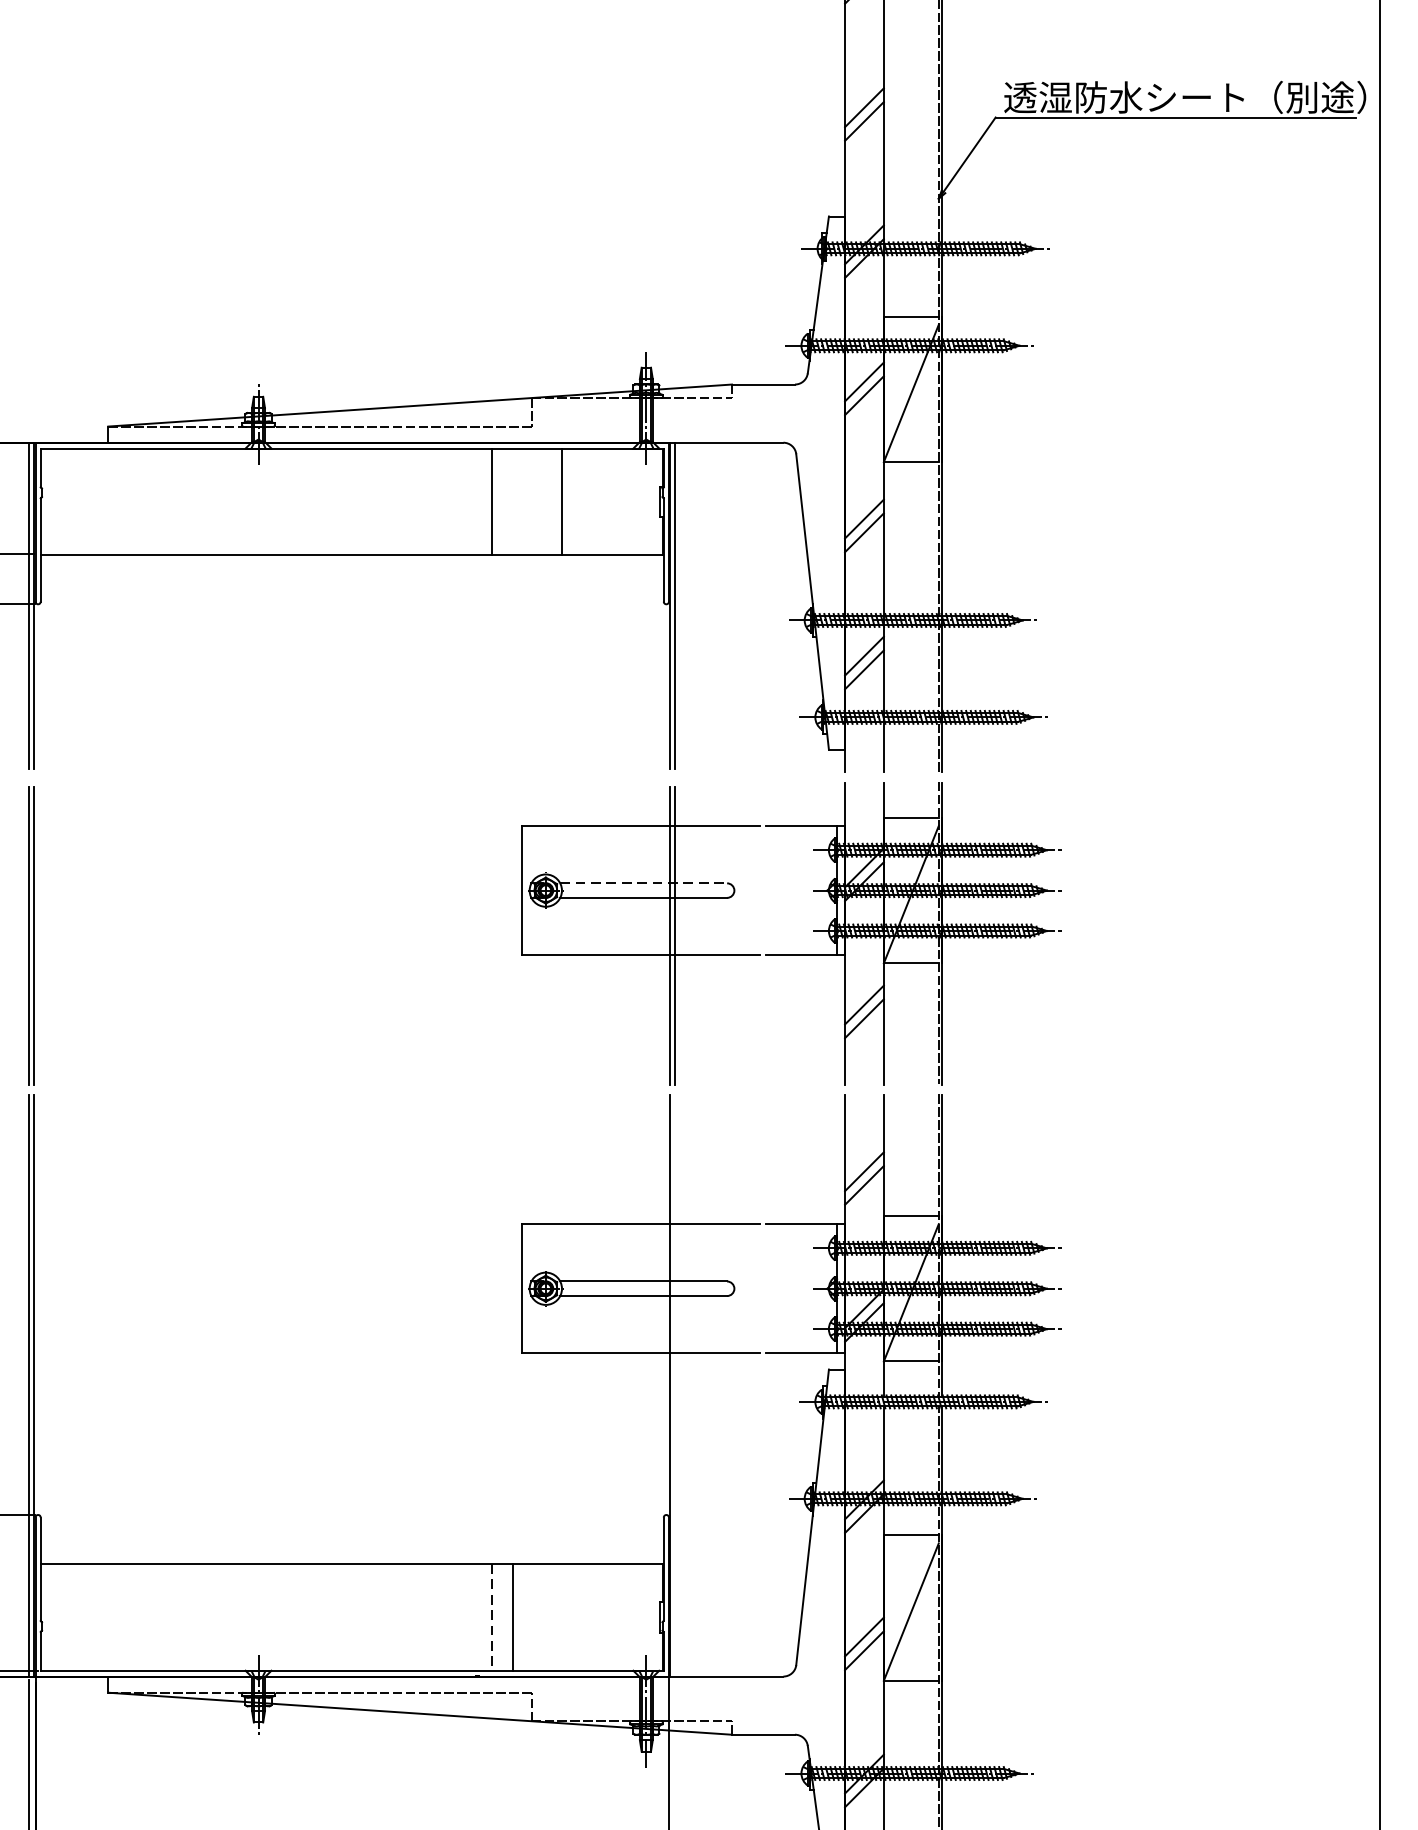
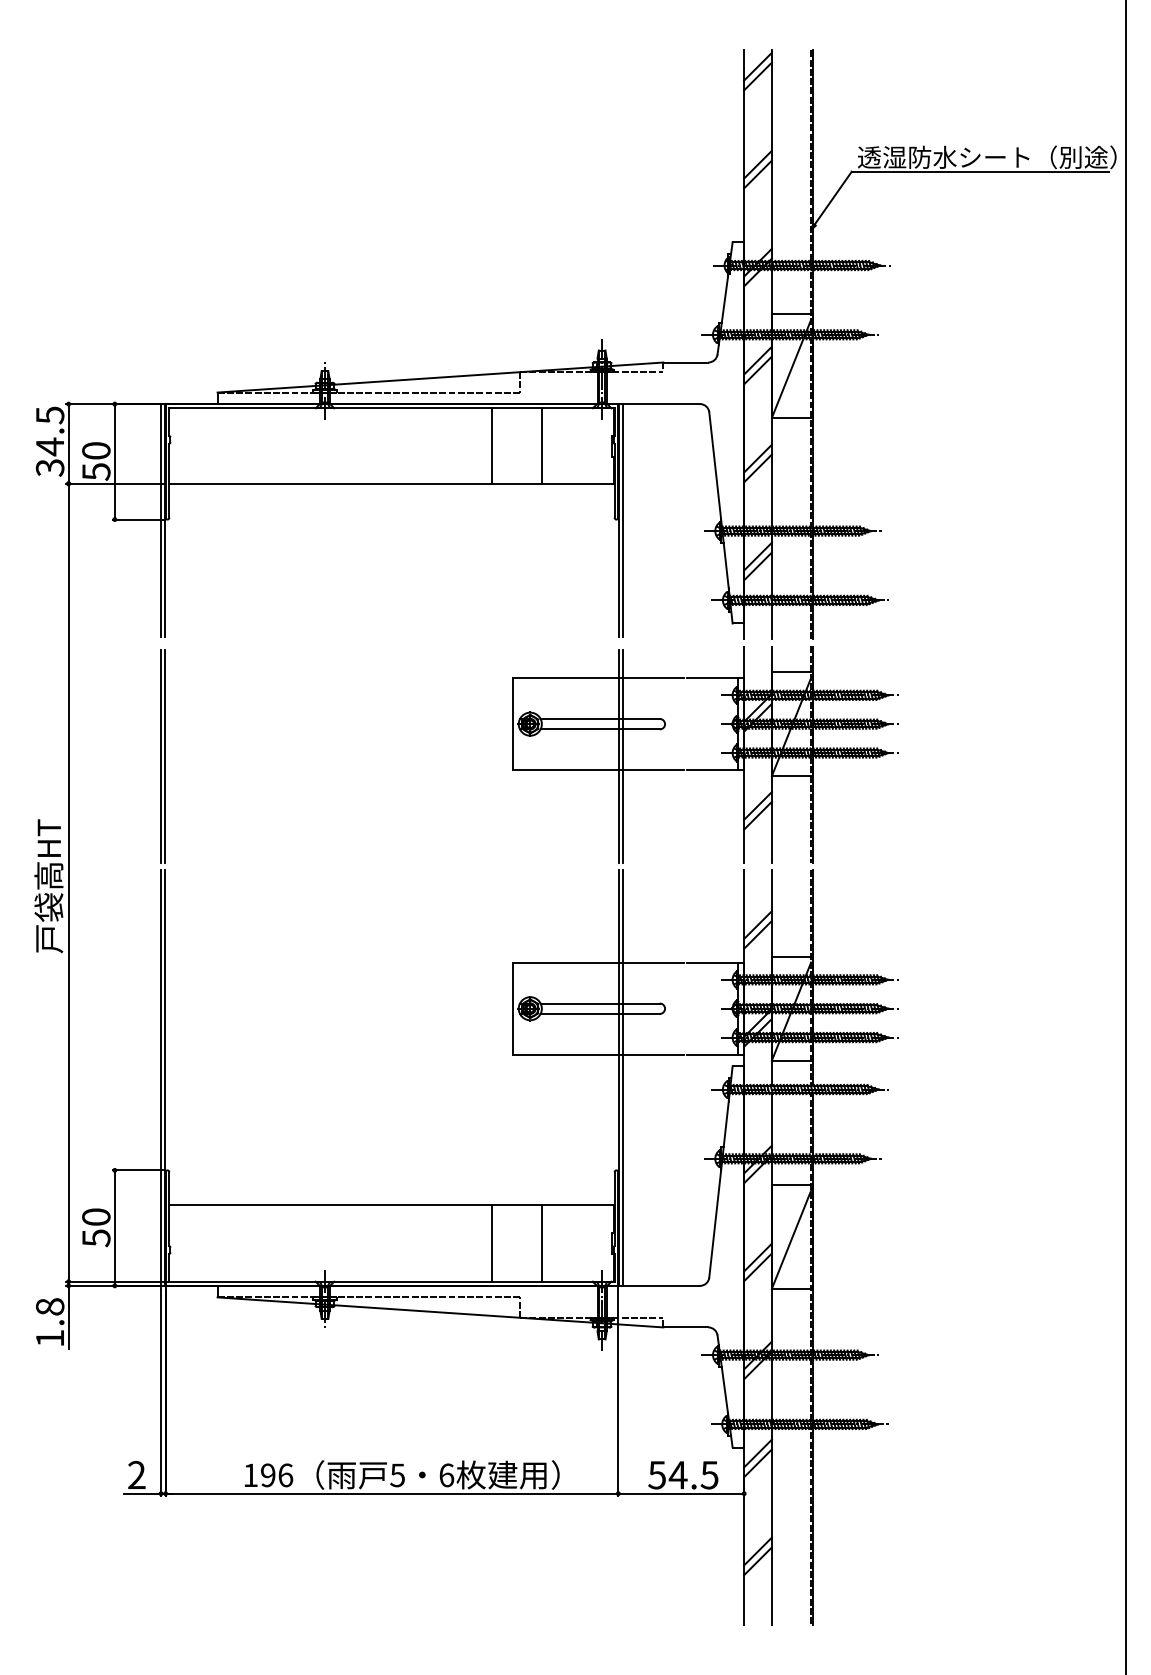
line: (644, 884) -> (600, 719), dashed -> solid
line: (674, 1385) -> (622, 1077), added
line: (513, 1617) -> (542, 1243), moved
line: (491, 1618) -> (491, 1244), dashed -> solid

